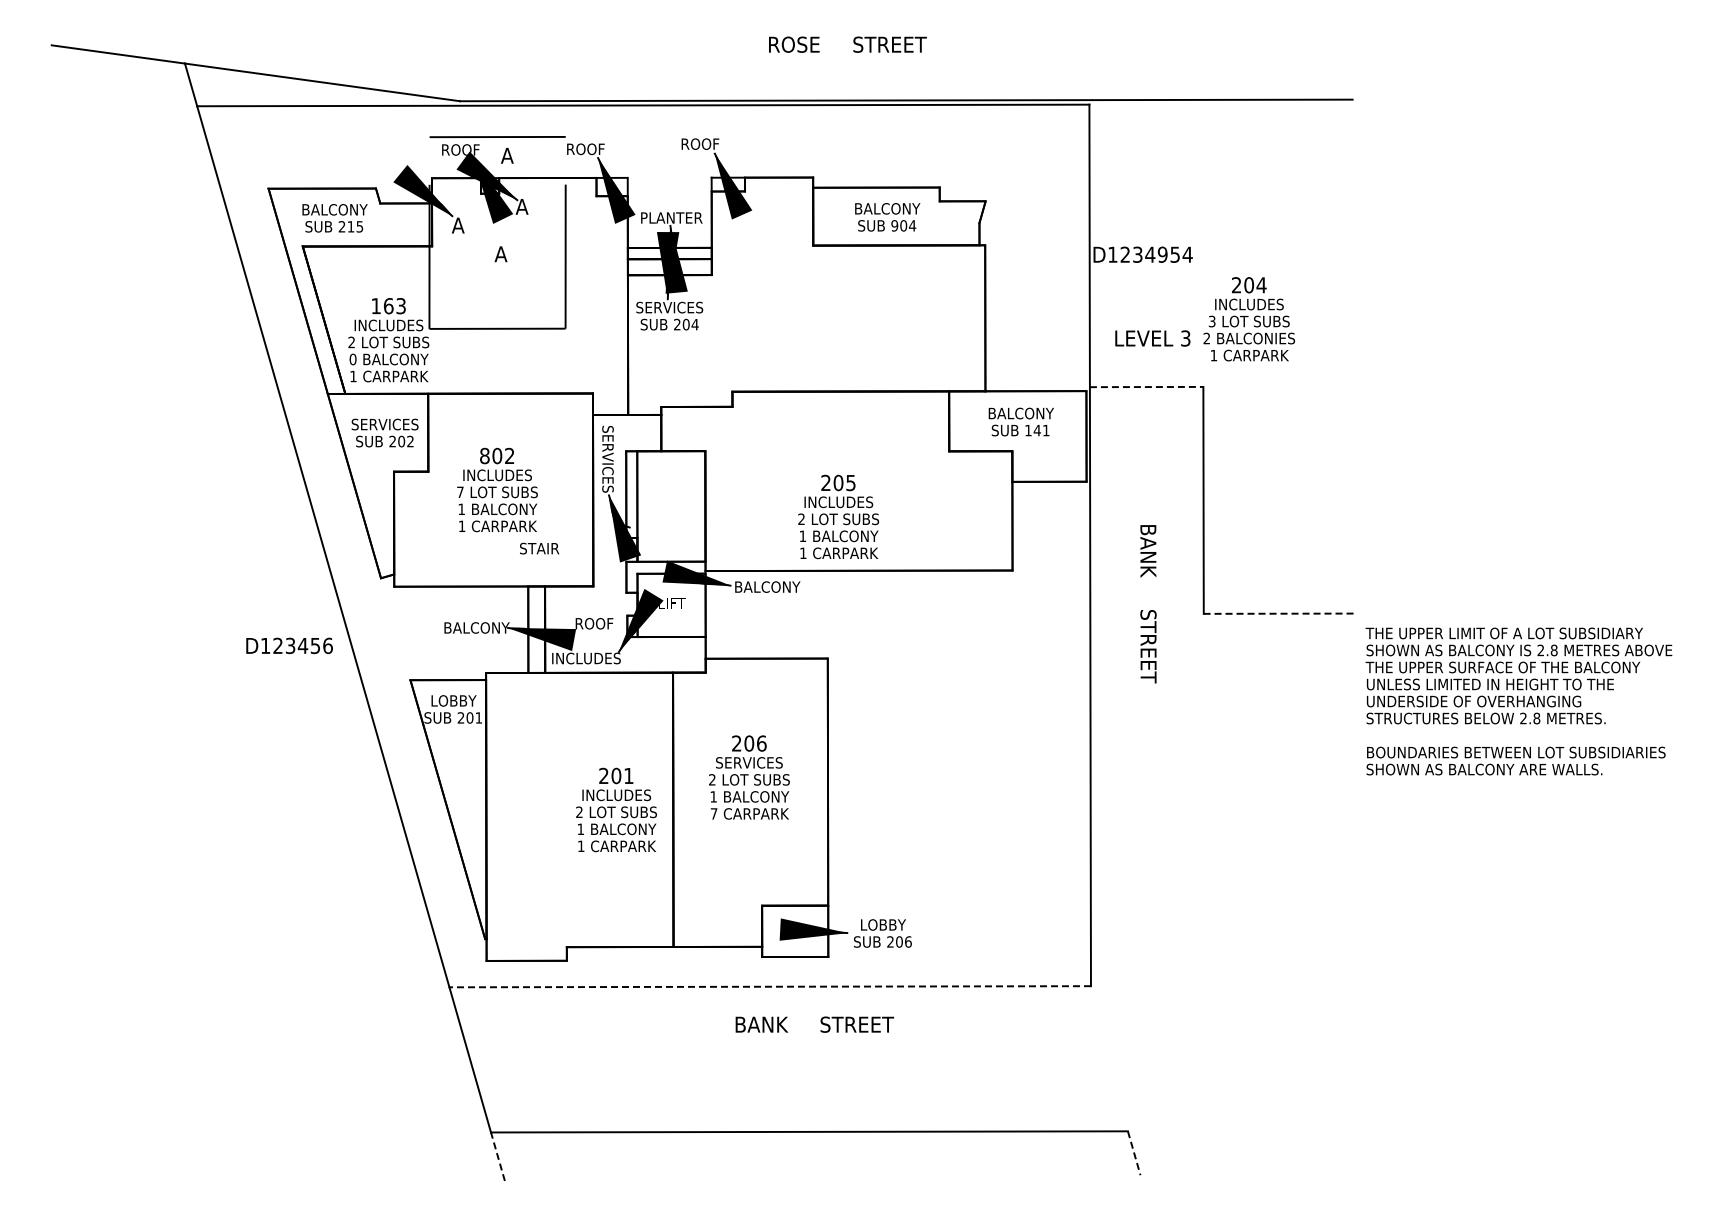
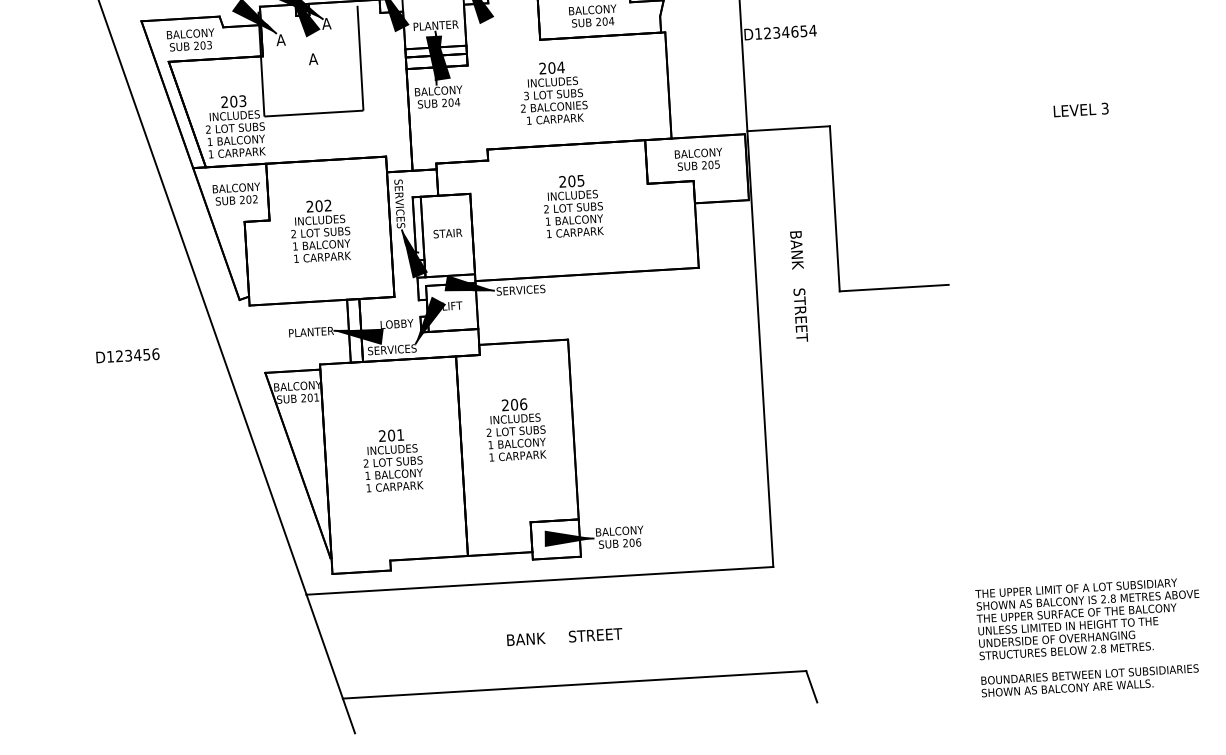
text: (894, 225) -> (598, 21), 904 -> 204
text: (355, 226) -> (206, 45), 215 -> 203
text: (1162, 254) -> (794, 31), D1234954 -> D1234654
text: (382, 305) -> (229, 101), 163 -> 203
text: (669, 307) -> (438, 90), SERVICES -> BALCONY
text: (1248, 319) -> (552, 93), moved
text: (1152, 338) -> (1080, 110), moved
text: (352, 359) -> (209, 142), 0 -> 1
line: (1146, 387) -> (788, 129), dashed -> solid
text: (384, 424) -> (235, 187), SERVICES -> BALCONY
text: (1037, 430) -> (711, 164), 141 -> 205
text: (484, 456) -> (309, 207), 802 -> 202
text: (460, 491) -> (293, 233), 7 -> 2
text: (838, 516) -> (573, 205), moved
text: (539, 548) -> (447, 233), moved
text: (766, 586) -> (520, 289), BALCONY -> SERVICES
text: (1148, 604) -> (799, 286), BANK     STREET -> BANK    STREET
line: (1278, 613) -> (894, 287), dashed -> solid
text: (594, 623) -> (396, 323), ROOF -> LOBBY
text: (476, 627) -> (311, 331), BALCONY -> PLANTER
text: (289, 645) -> (127, 355), moved
text: (586, 658) -> (392, 349), INCLUDES -> SERVICES
text: (452, 700) -> (296, 385), LOBBY -> BALCONY
text: (1518, 701) -> (1089, 637), moved
text: (749, 762) -> (515, 418), SERVICES -> INCLUDES
text: (616, 809) -> (393, 459), moved
text: (713, 813) -> (491, 457), 7 -> 1
text: (883, 924) -> (619, 530), LOBBY -> BALCONY
line: (770, 986) -> (540, 580), dashed -> solid
text: (814, 1024) -> (564, 636), moved
line: (1134, 1153) -> (811, 686), dashed -> solid
line: (497, 1156) -> (348, 715), dashed -> solid

